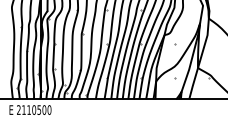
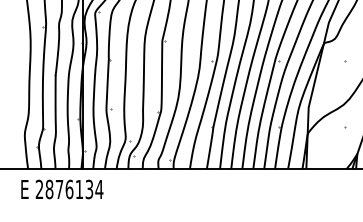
text: (36, 109) -> (74, 188), 2110500 -> 2876134

